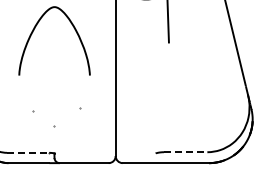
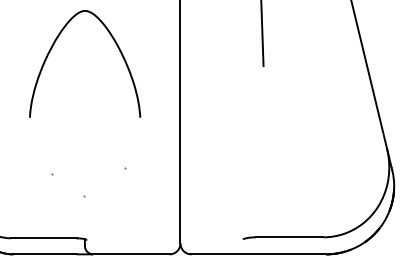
line: (28, 152) -> (44, 237), dashed -> solid
line: (185, 152) -> (289, 237), dashed -> solid

